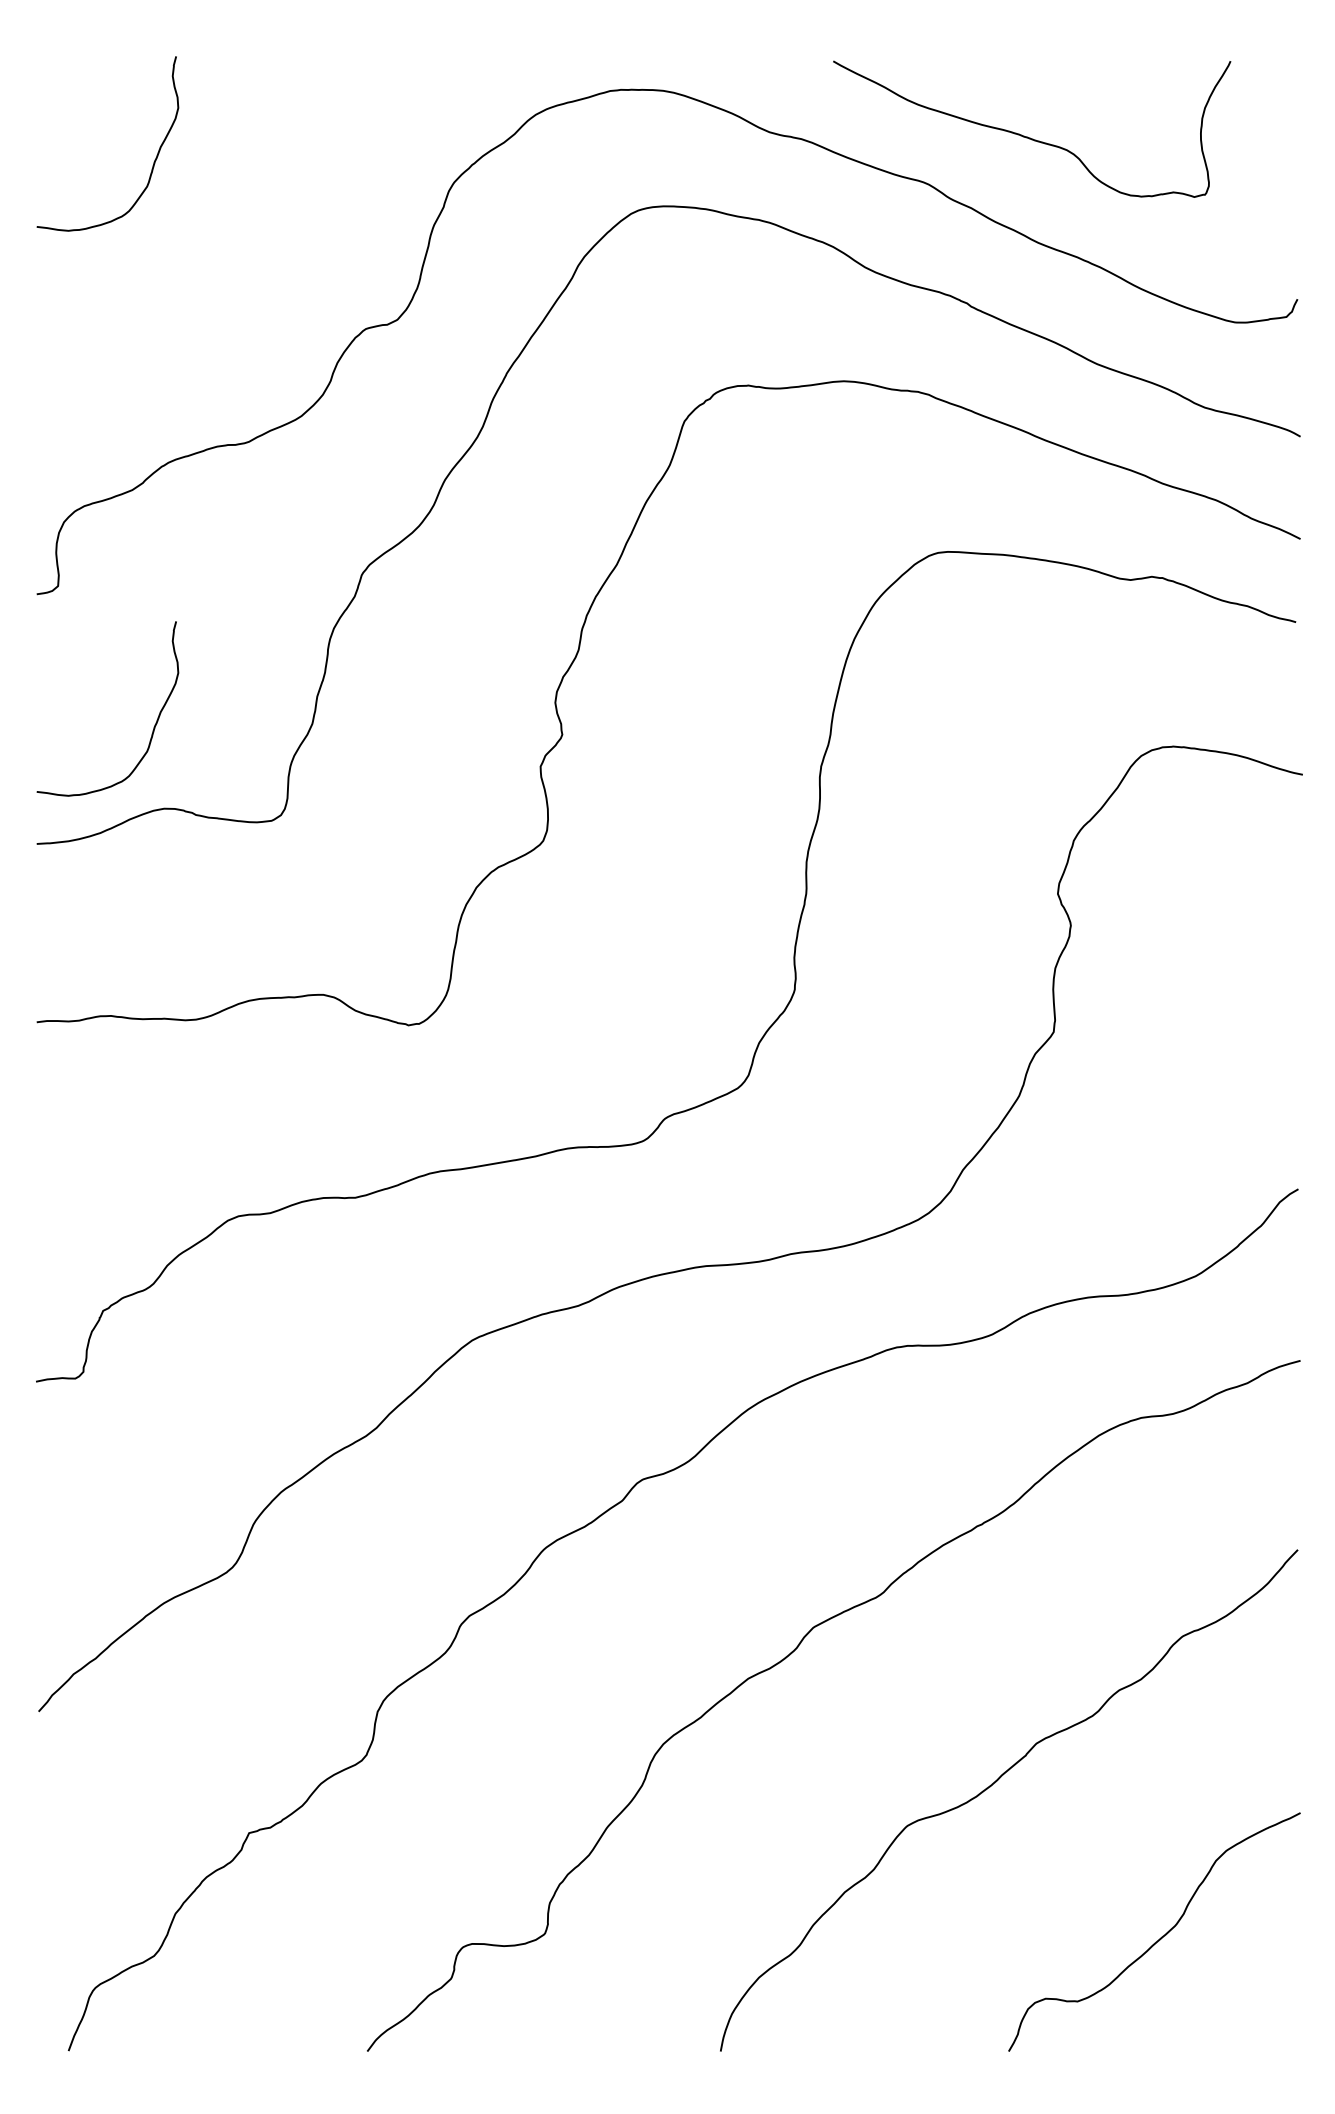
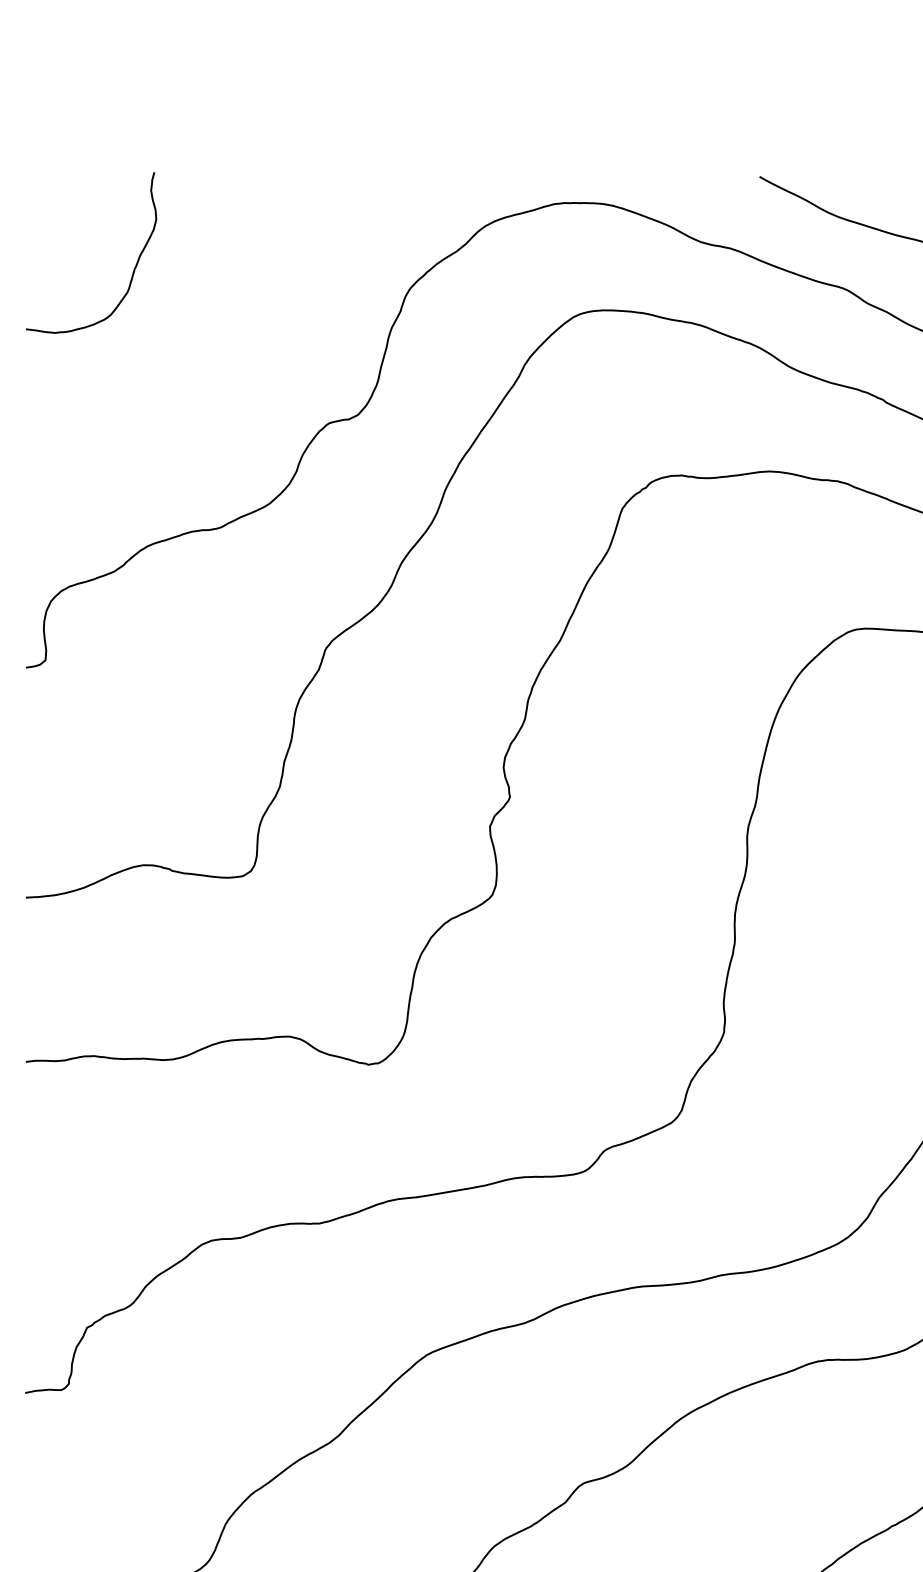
curve: (154, 724) -> (134, 787), removed

